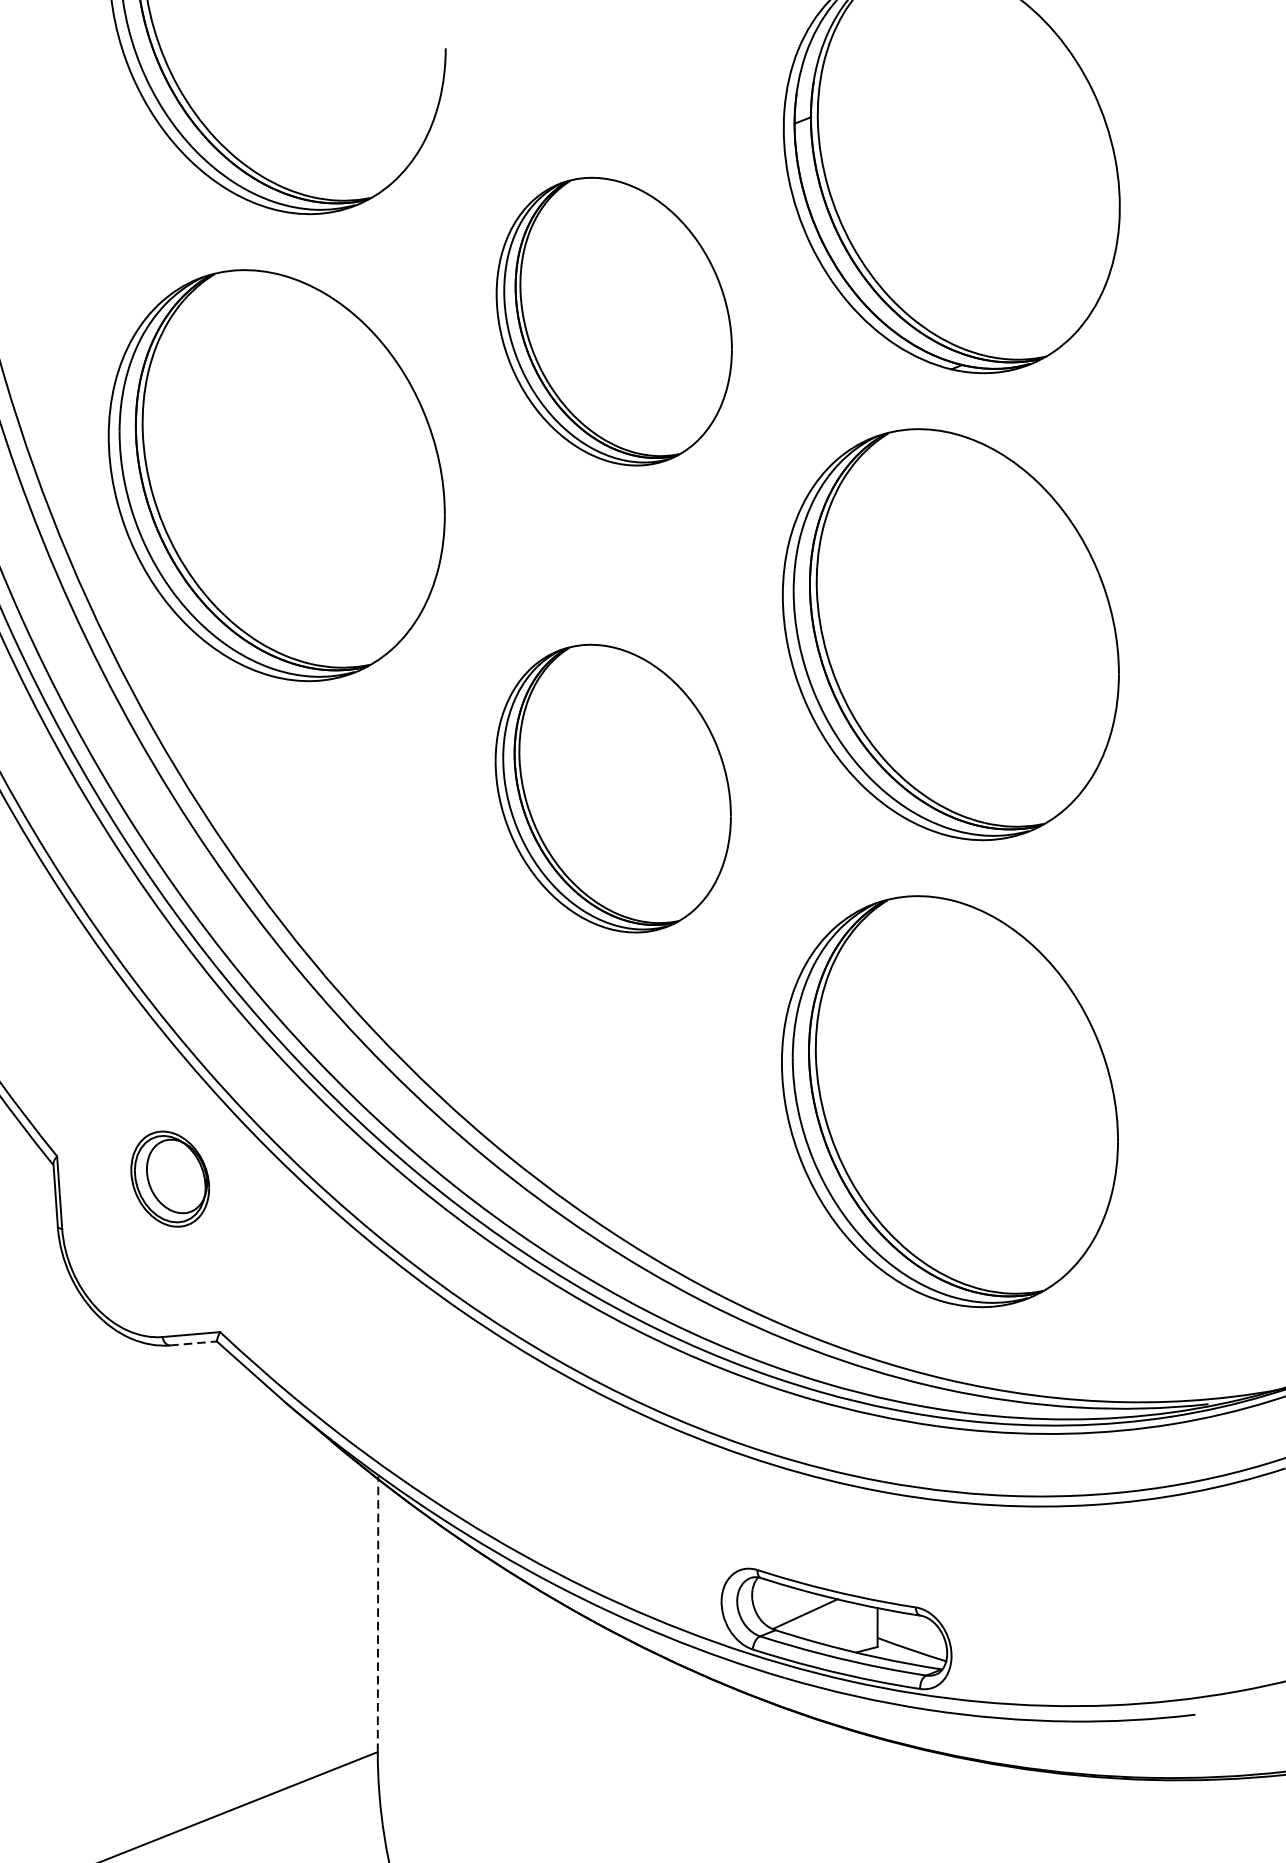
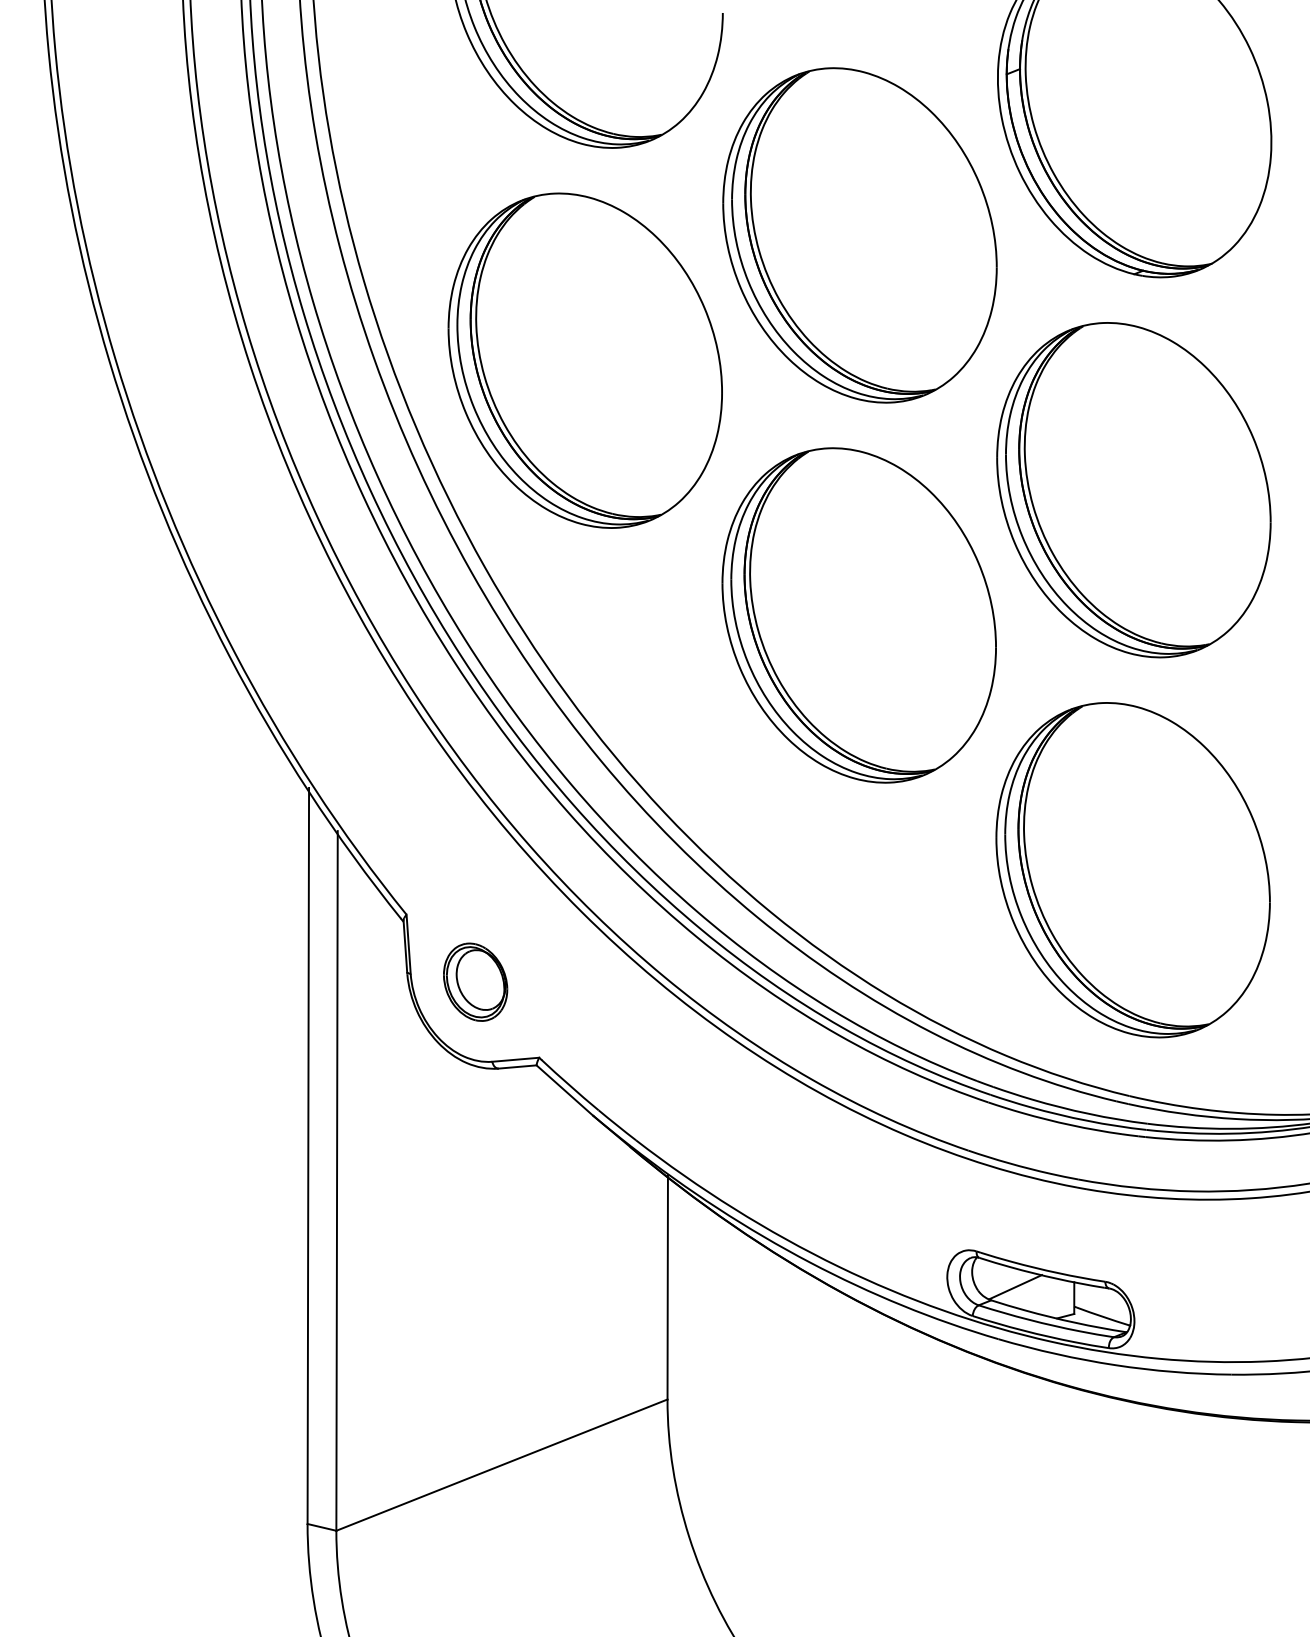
part: (613, 321) -> (859, 235), size x1.43
part: (612, 788) -> (858, 615), size x1.43
part: (170, 1178) -> (475, 981), moved
line: (194, 1342) -> (518, 1066), dashed -> solid
line: (377, 1613) -> (667, 1286), dashed -> solid

